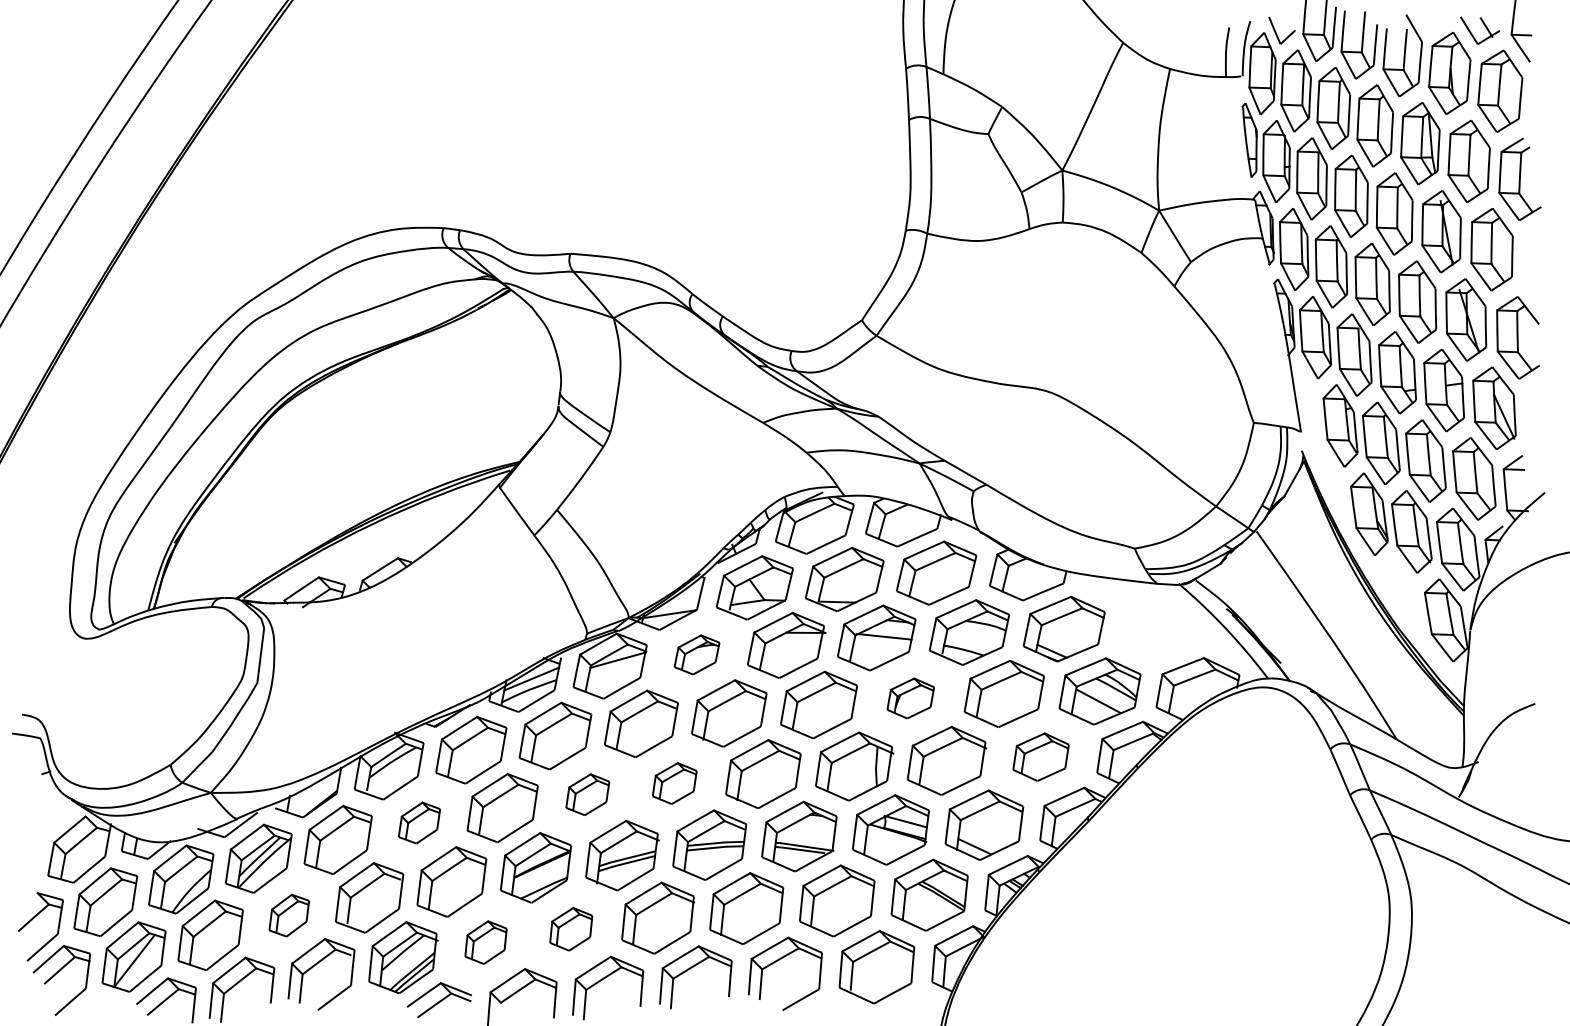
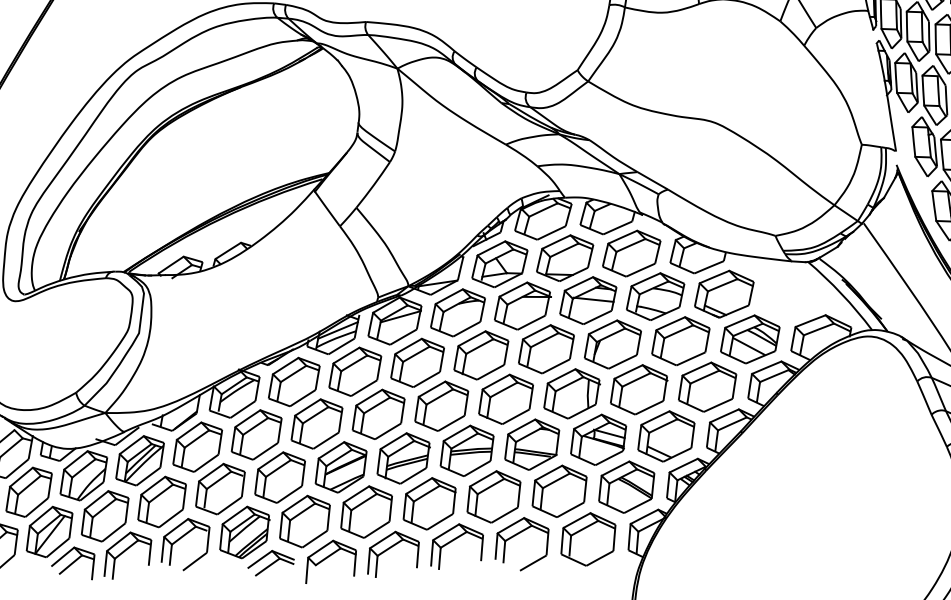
part: (696, 654) -> (457, 312), size x1.67
part: (910, 698) -> (612, 344), size x1.67
part: (1040, 756) -> (707, 386), size x1.43
part: (674, 783) -> (441, 406), size x1.67
part: (587, 794) -> (378, 414), size x1.67
part: (419, 822) -> (256, 434), size x1.67
part: (289, 915) -> (162, 501), size x1.67
part: (571, 928) -> (366, 511), size x1.67
part: (485, 942) -> (304, 521), size x1.67

